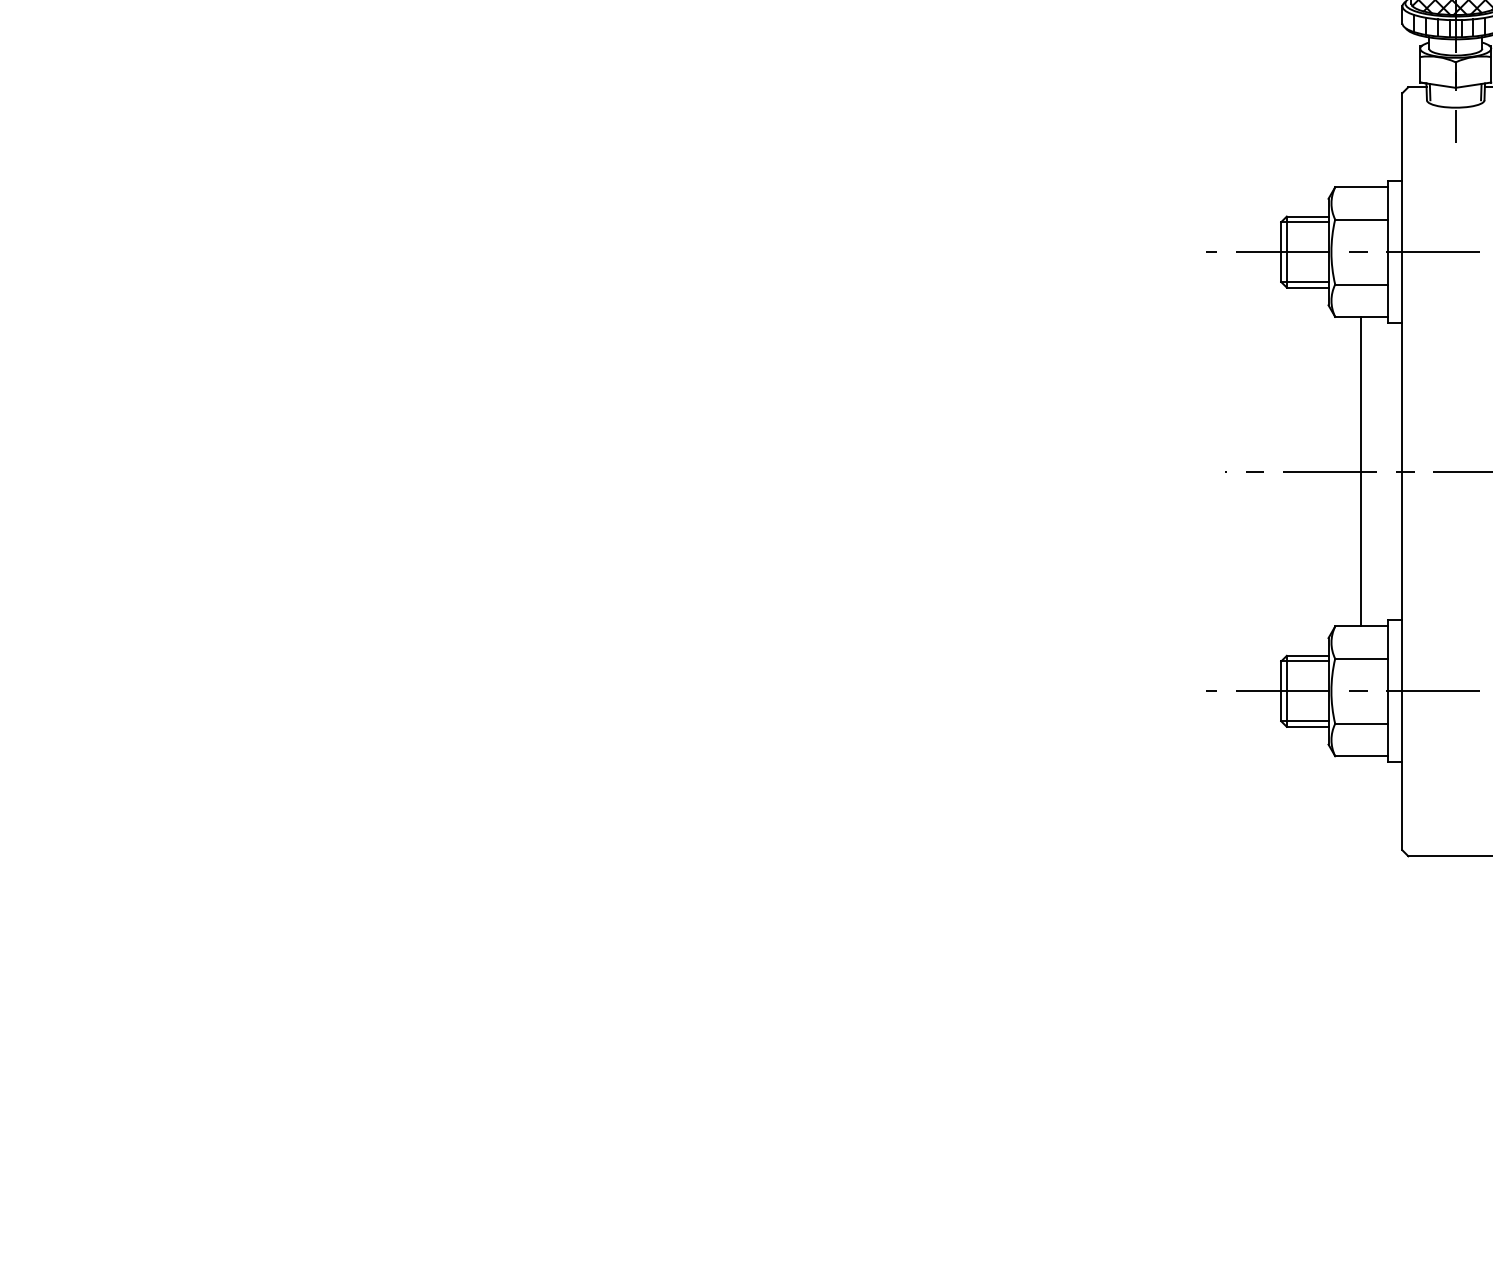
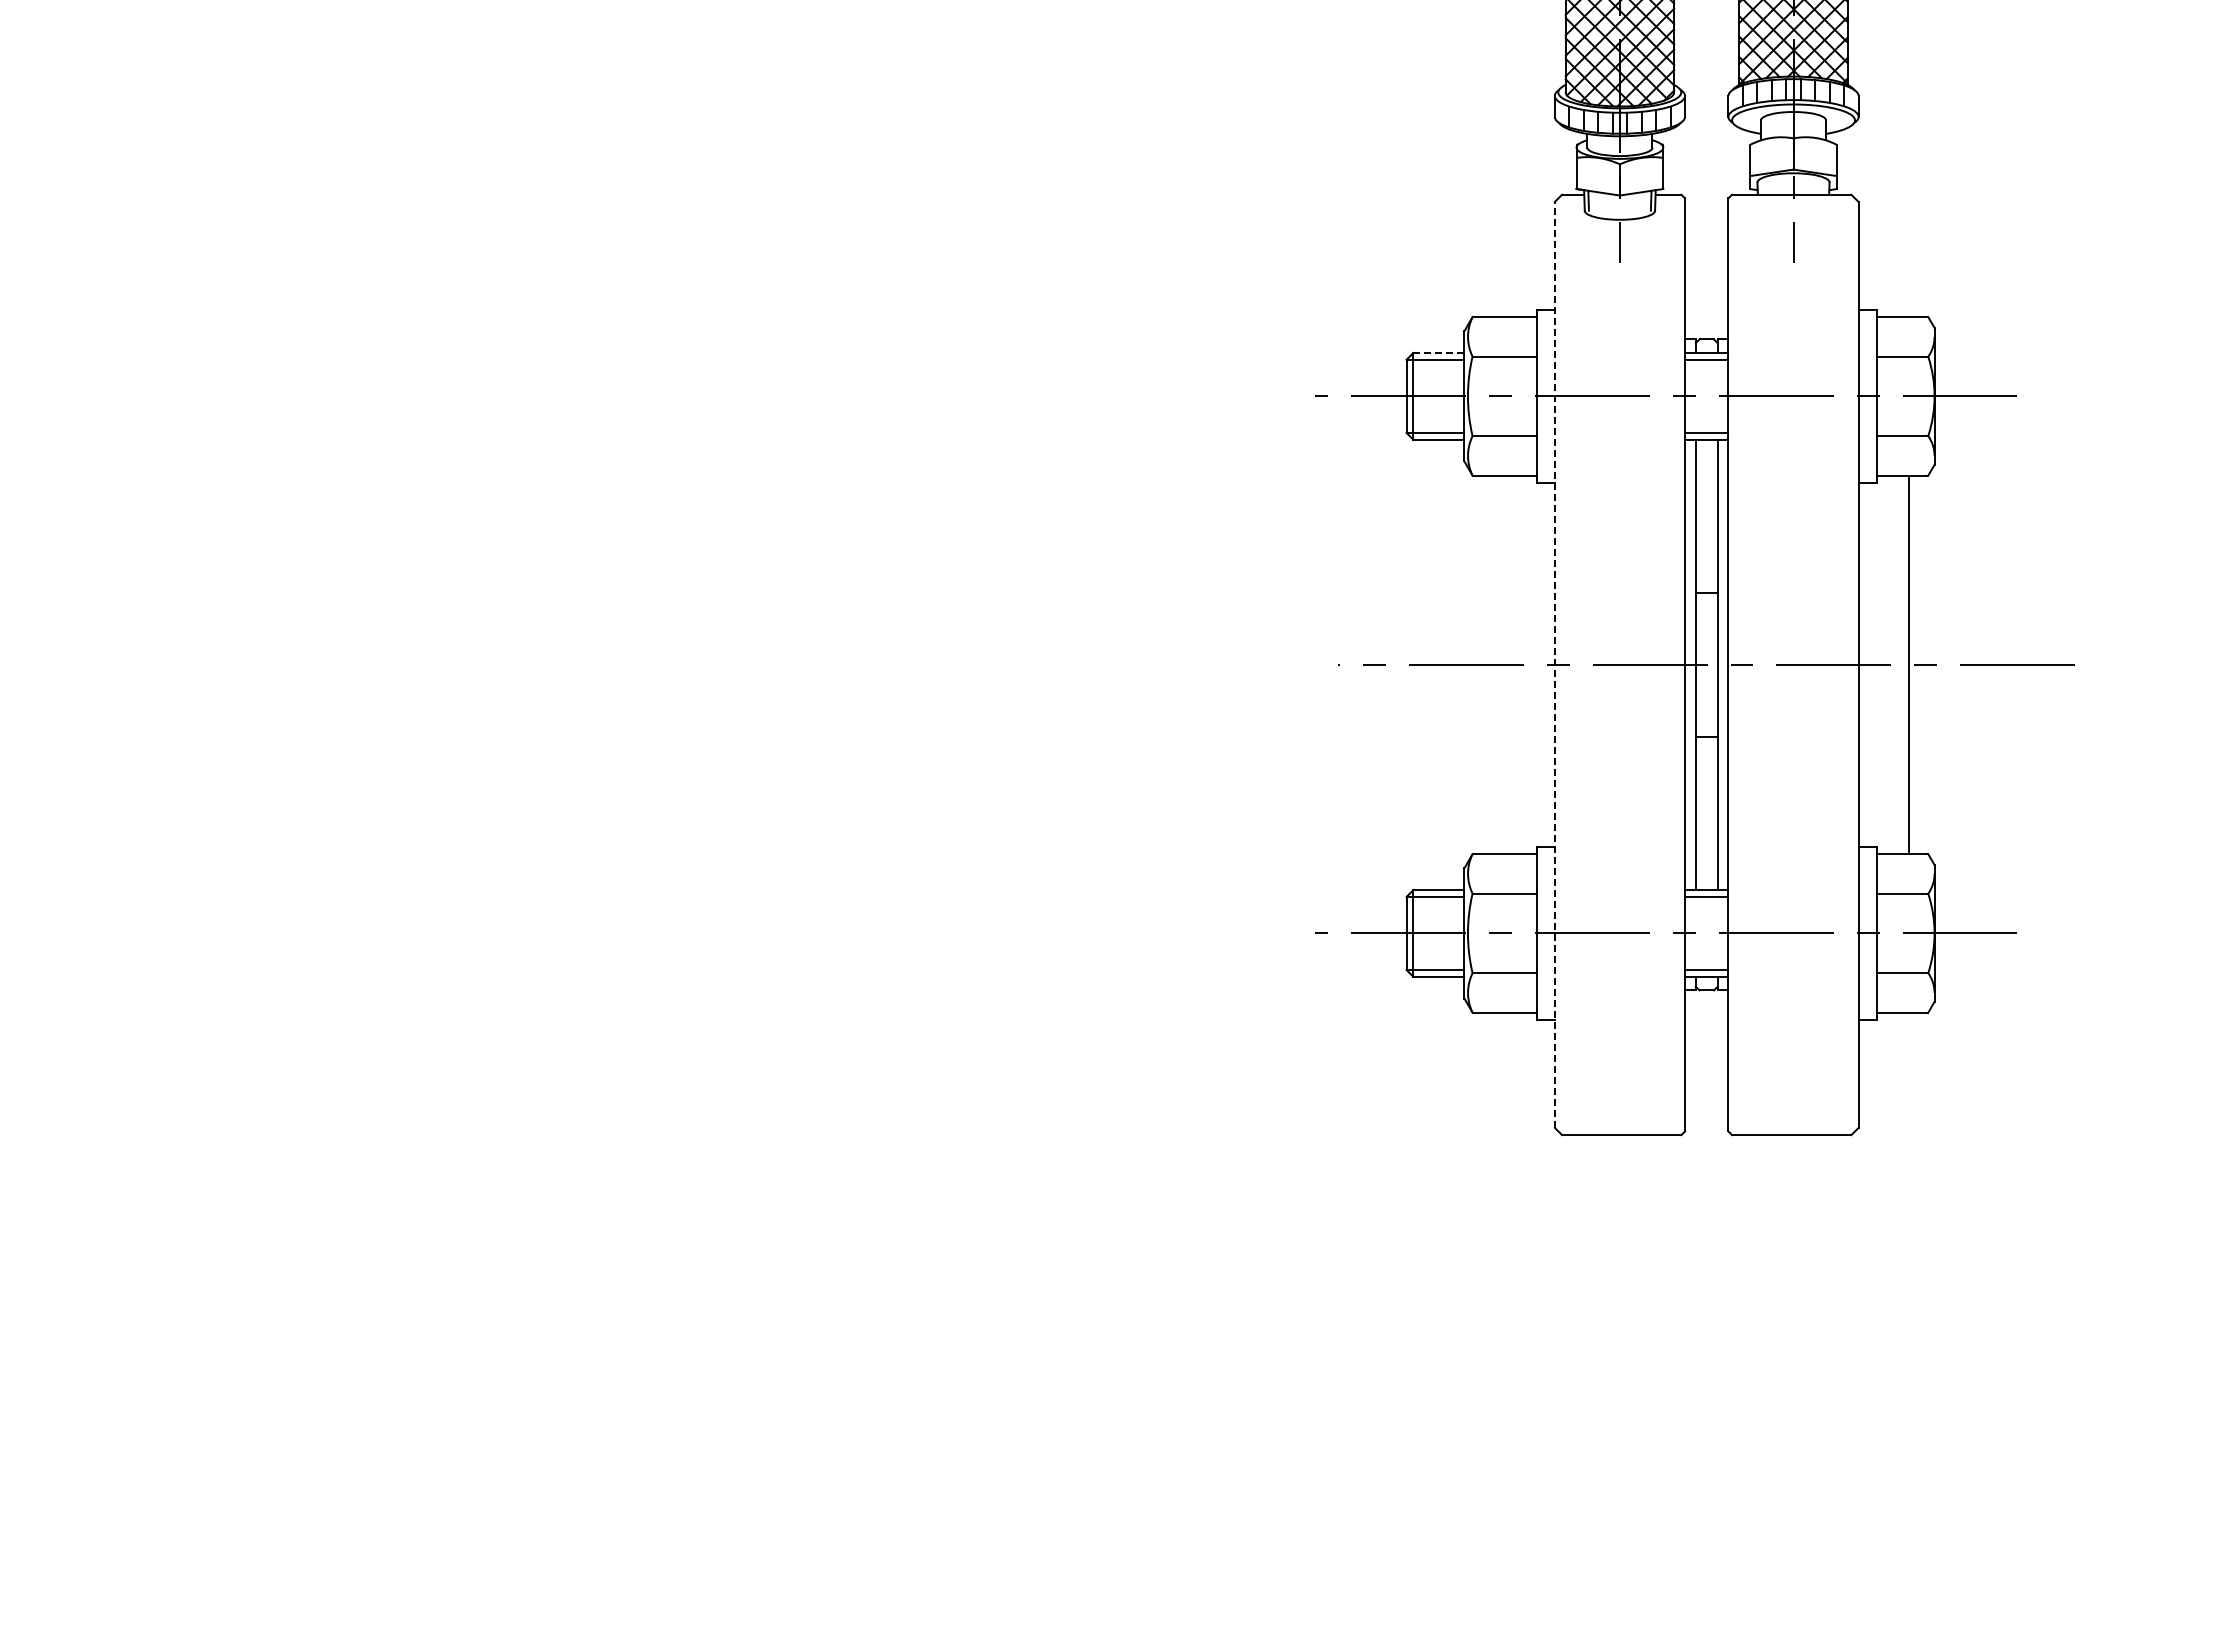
line: (1307, 216) -> (1438, 352), solid -> dashed
line: (1361, 471) -> (1504, 664), removed
line: (1402, 471) -> (1554, 664), solid -> dashed

